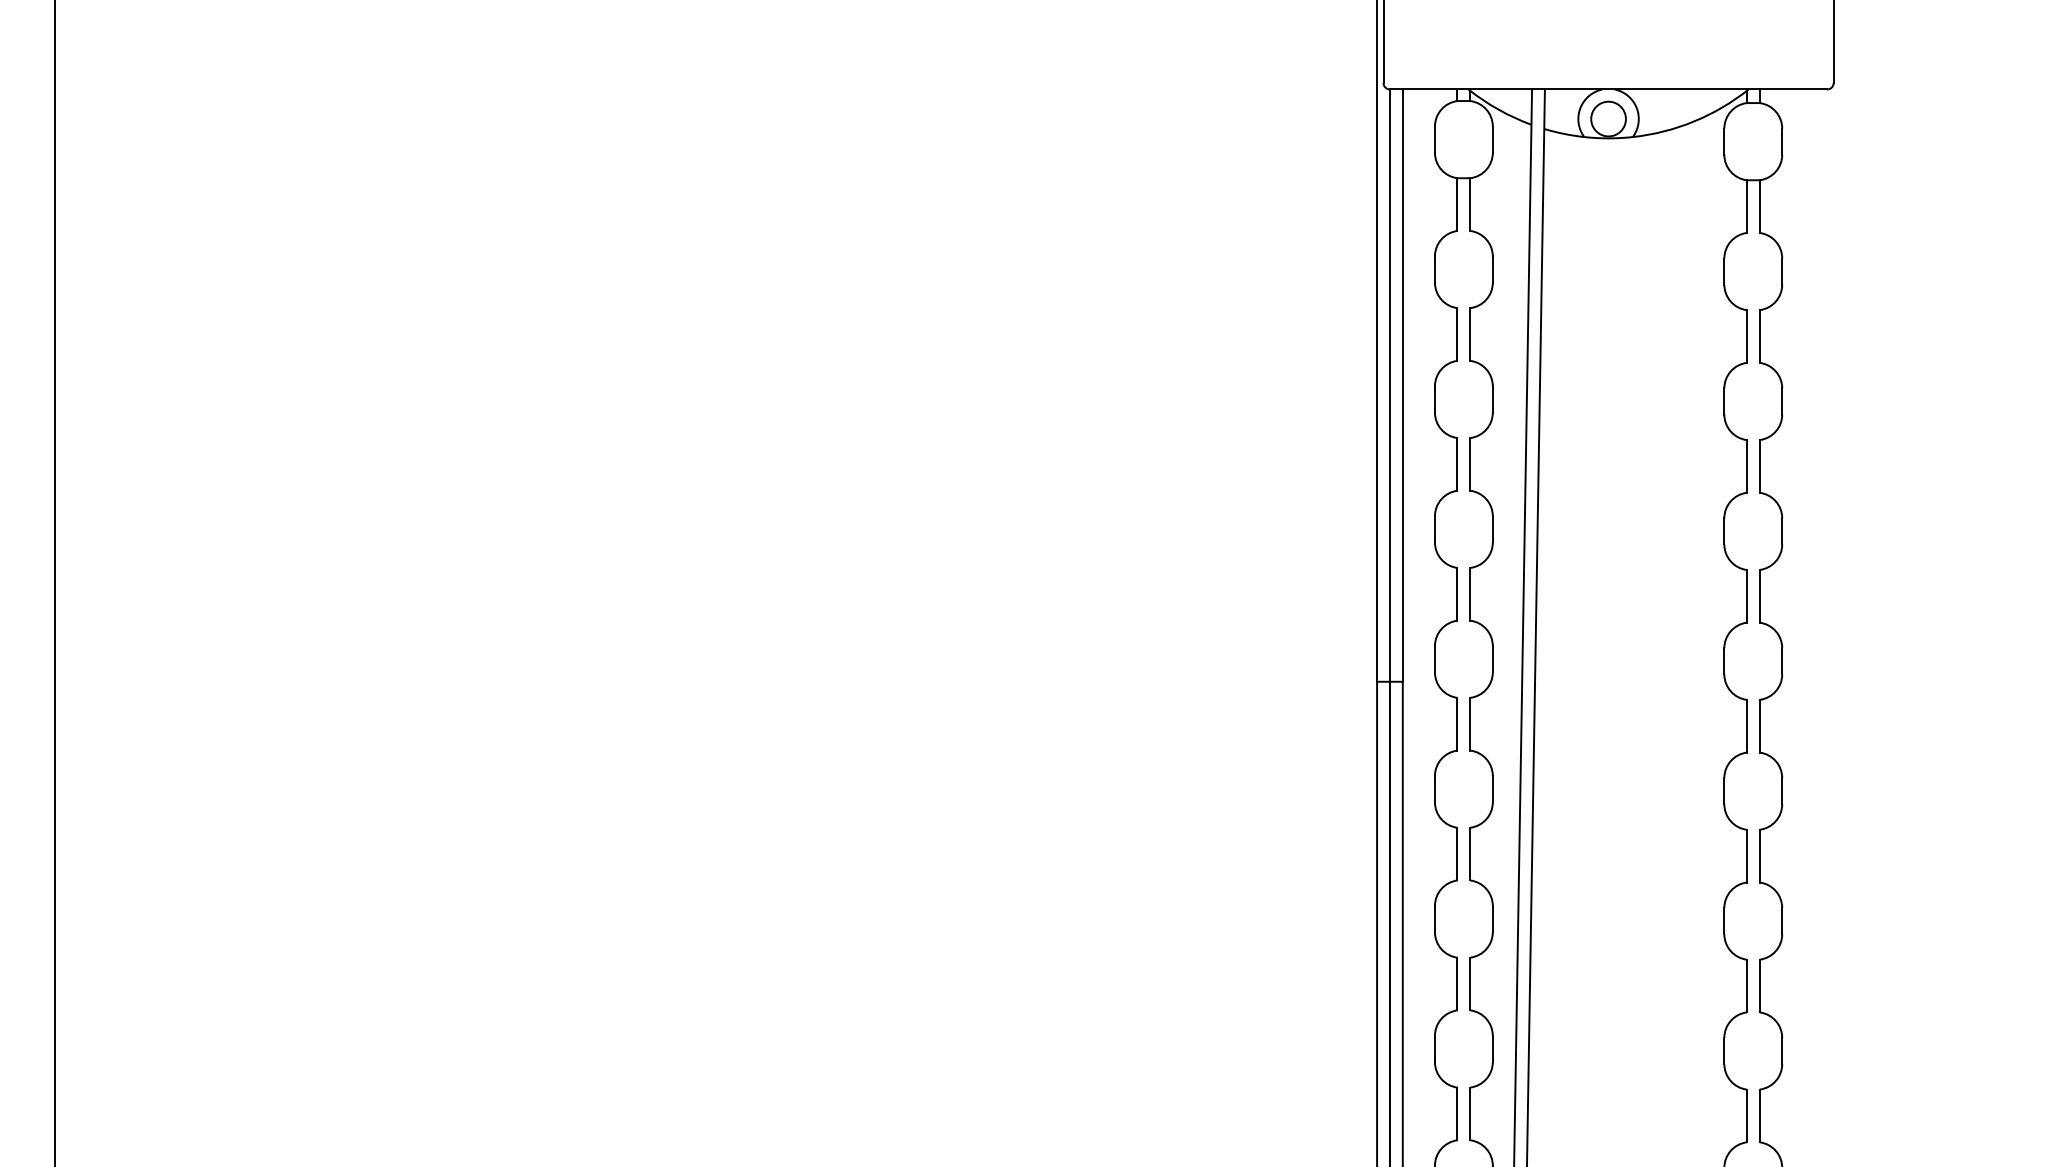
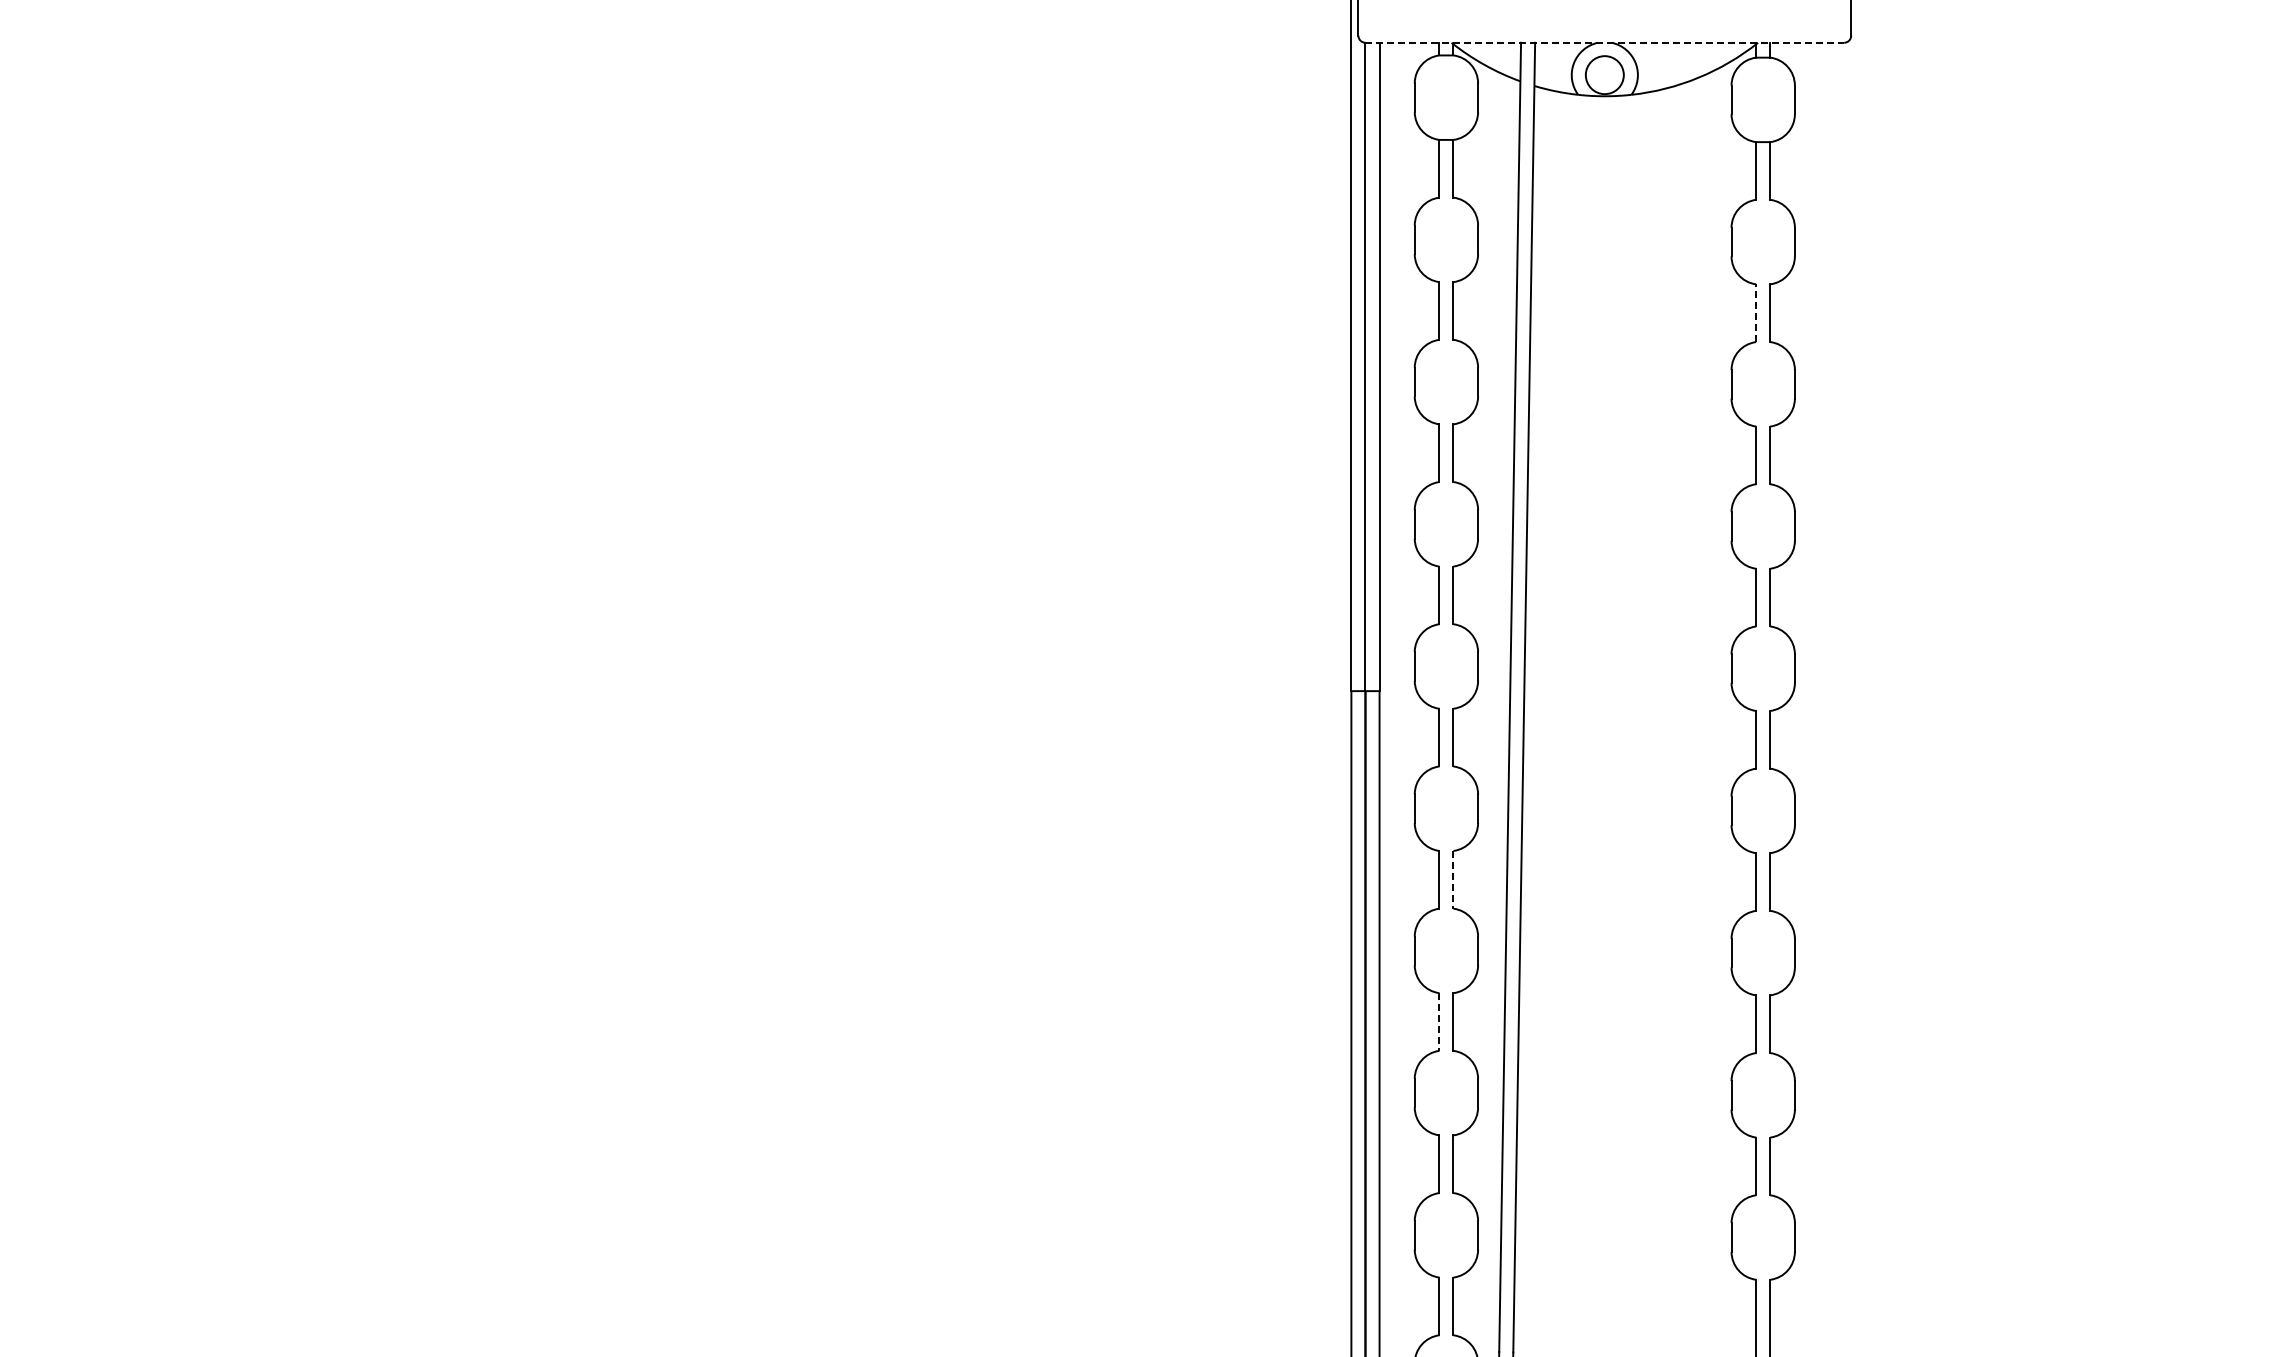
line: (1609, 89) -> (1605, 42), solid -> dashed
line: (1747, 336) -> (1756, 313), solid -> dashed
line: (1470, 853) -> (1453, 879), solid -> dashed
line: (1457, 984) -> (1439, 1022), solid -> dashed

